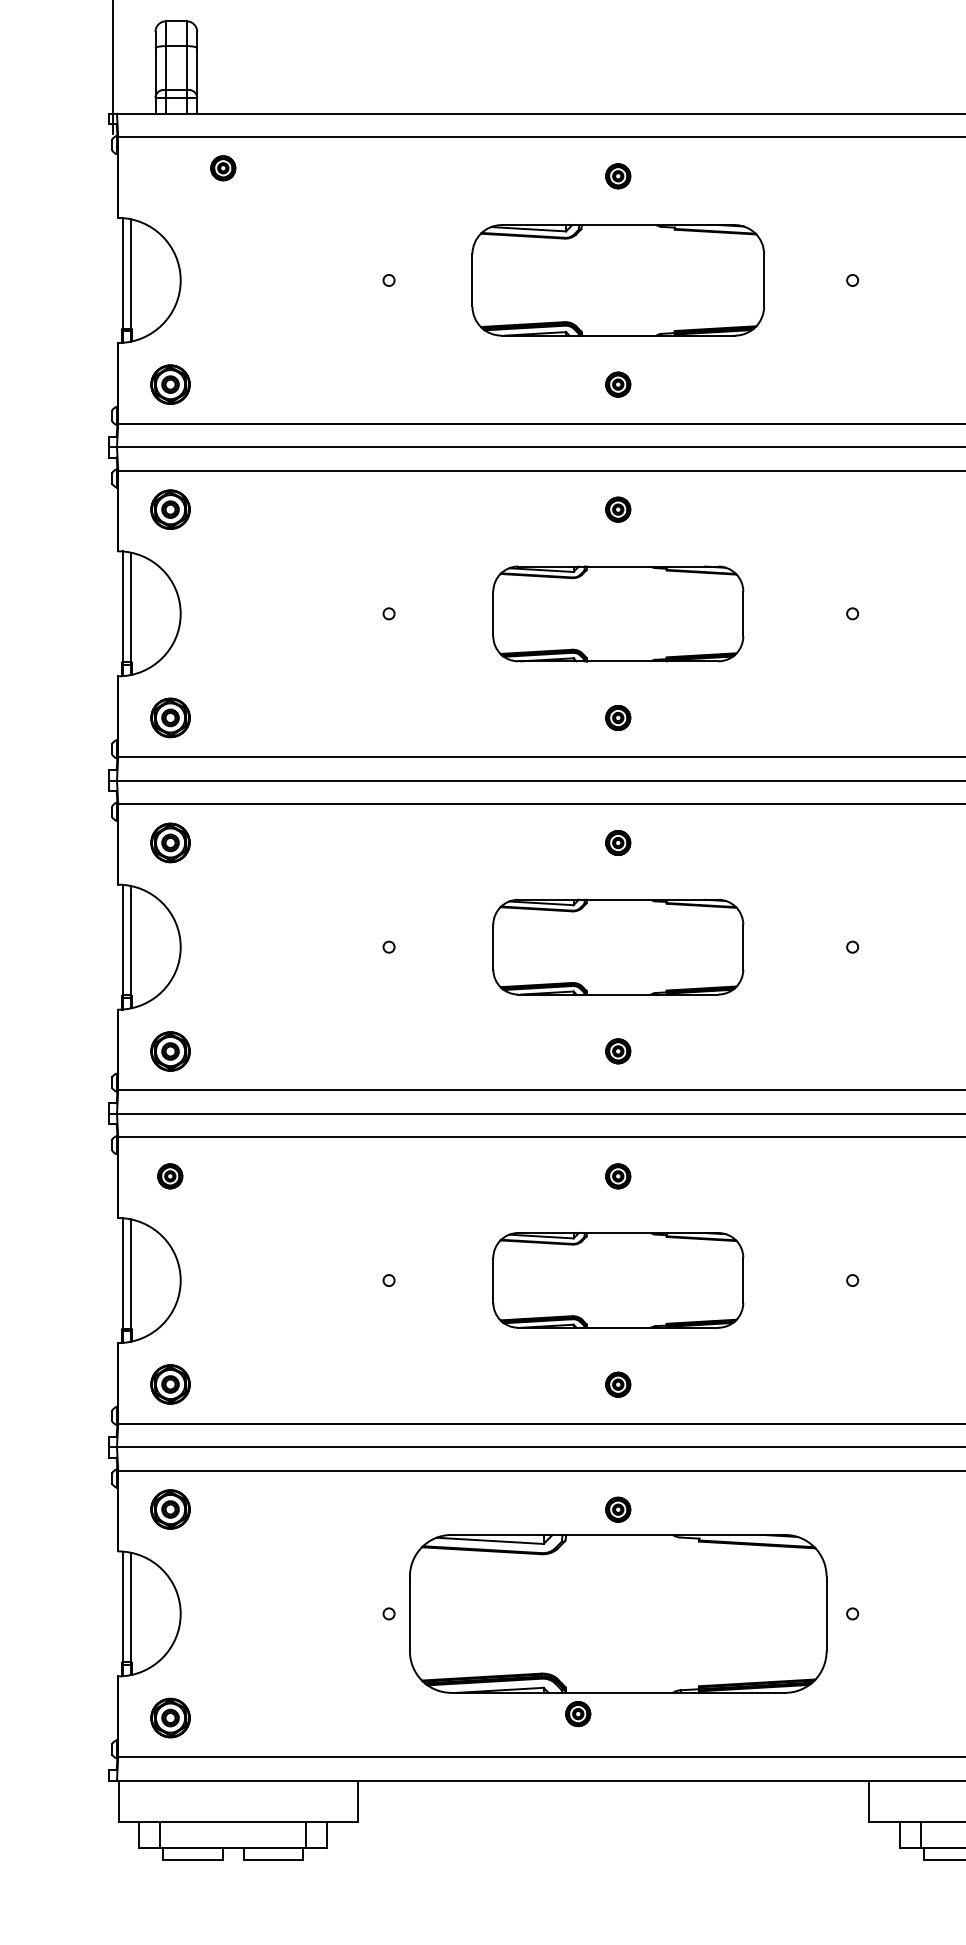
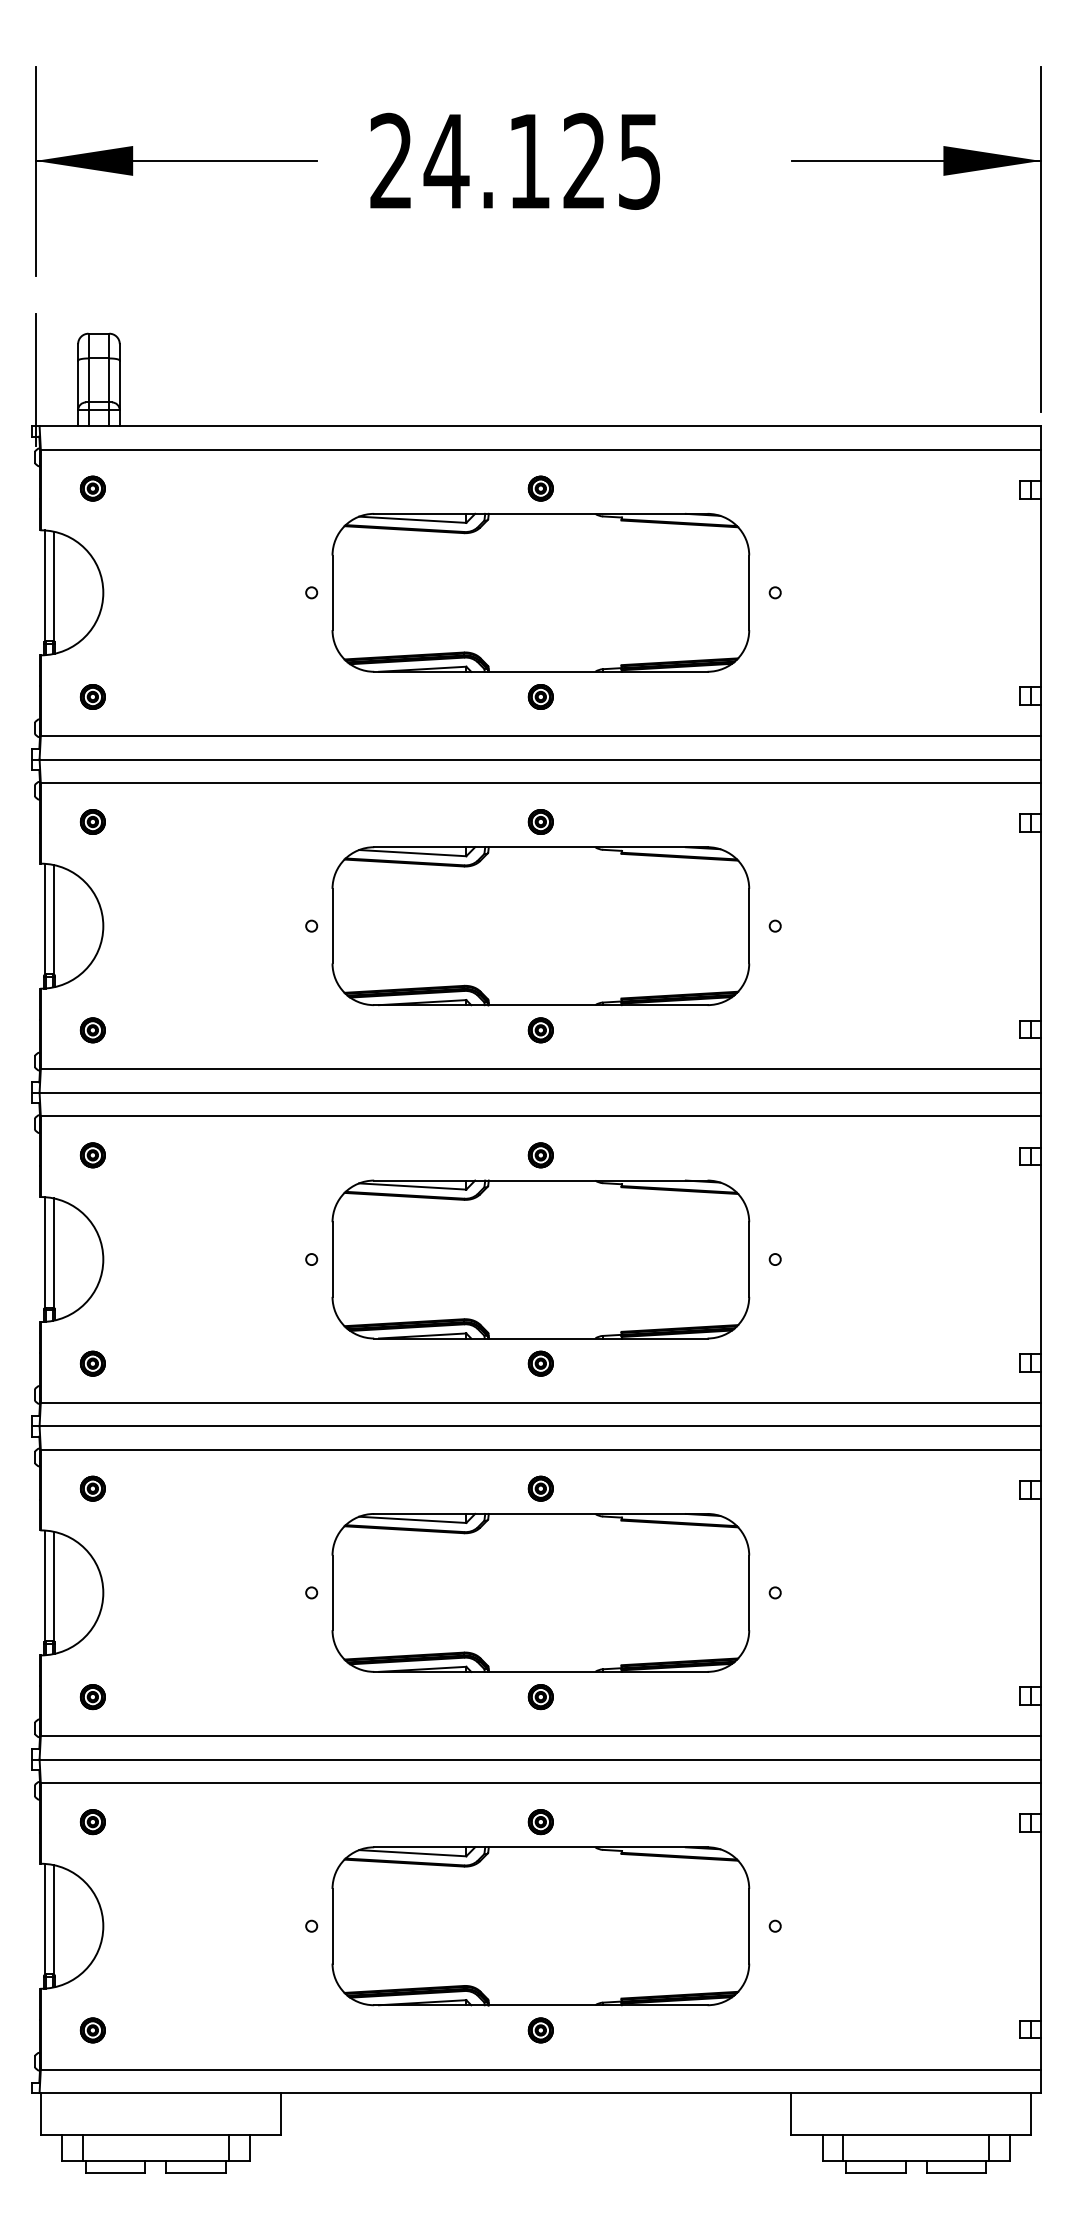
part: (222, 168) -> (92, 488), moved
part: (617, 280) -> (540, 592), size x1.43
part: (169, 384) -> (92, 696), size x0.62
part: (169, 509) -> (92, 821), size x0.62
part: (617, 614) -> (540, 926), size x1.67
part: (169, 718) -> (92, 1030), size x0.62
part: (169, 843) -> (92, 1155), size x0.62
part: (617, 947) -> (540, 1259), size x1.67
part: (169, 1051) -> (92, 1363), size x0.62
part: (617, 1280) -> (540, 1592), size x1.67
part: (169, 1385) -> (92, 1697), size x0.62
part: (169, 1510) -> (92, 1822), size x0.62
part: (577, 1714) -> (540, 2030), moved
part: (169, 1718) -> (92, 2030), size x0.62

